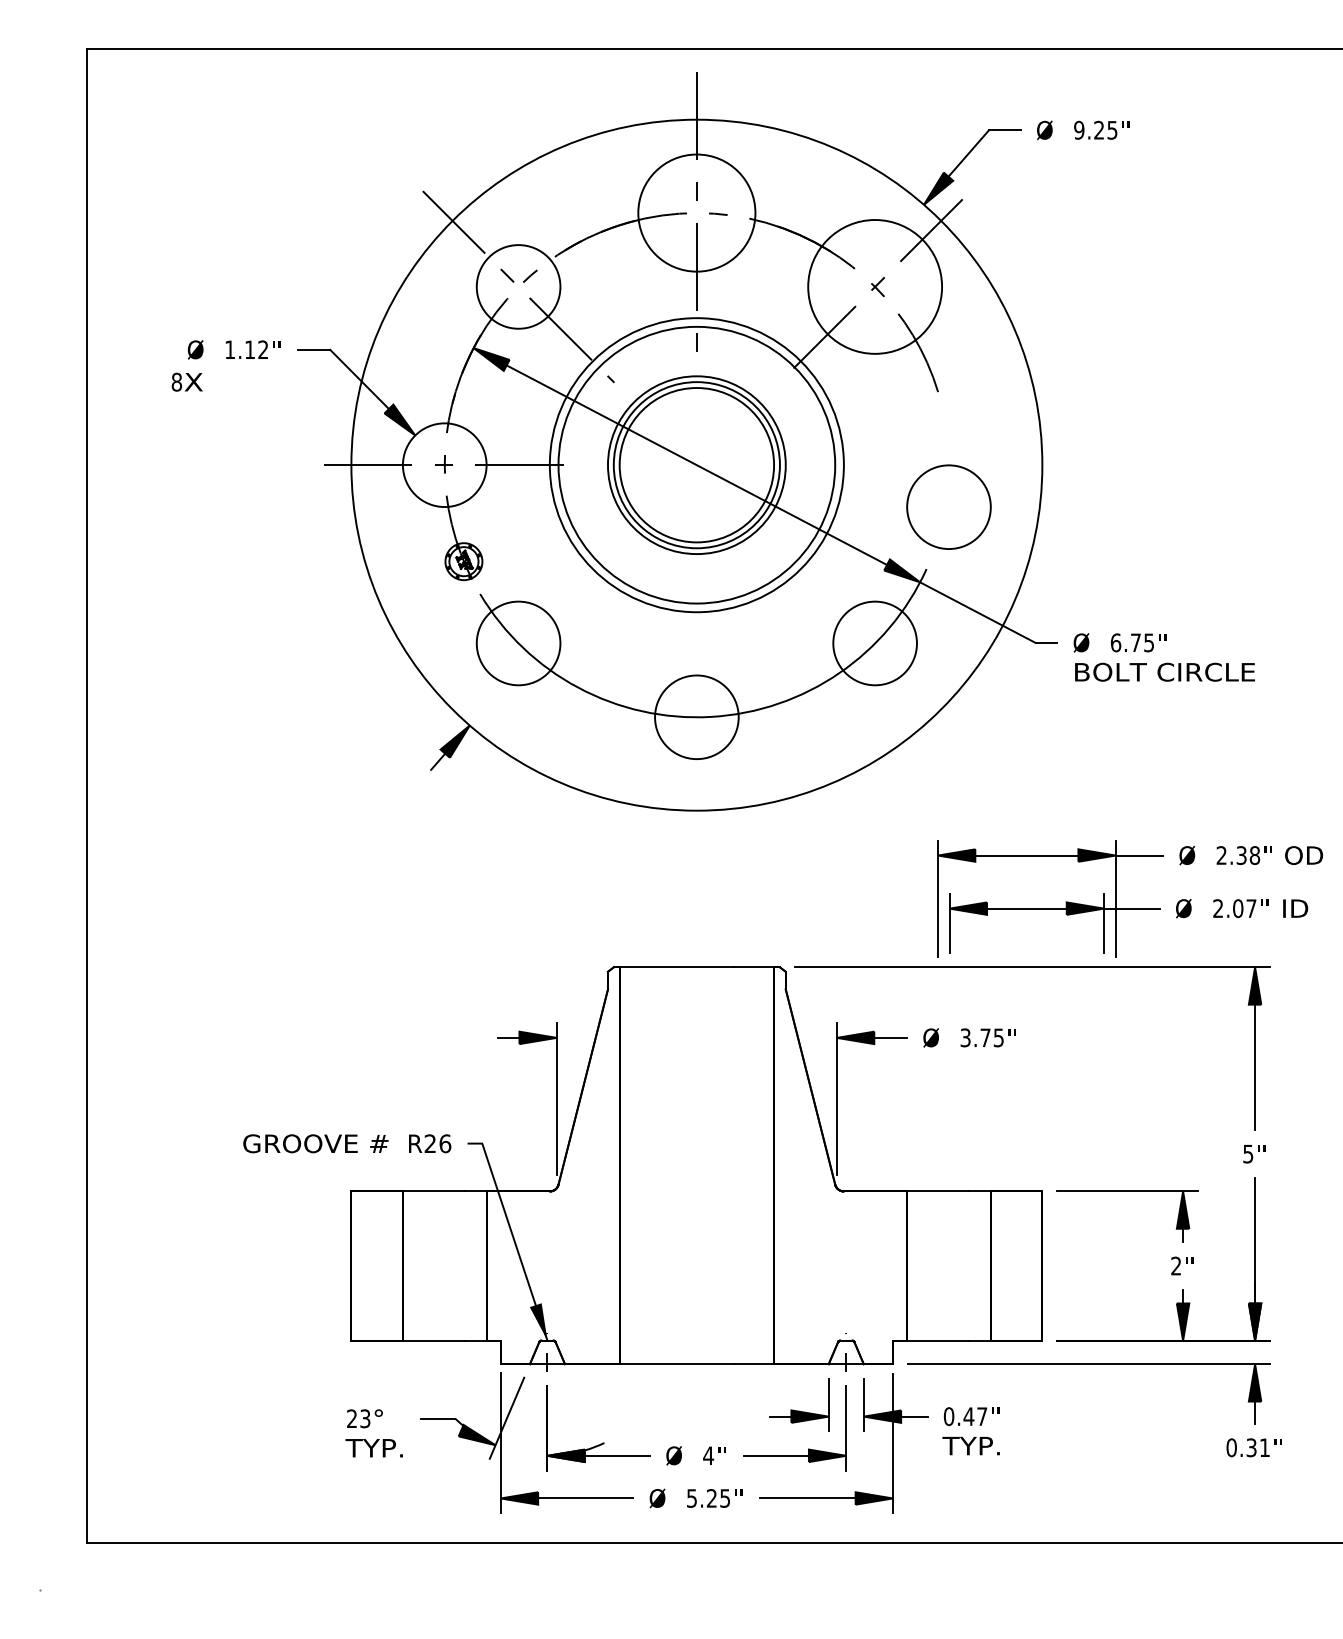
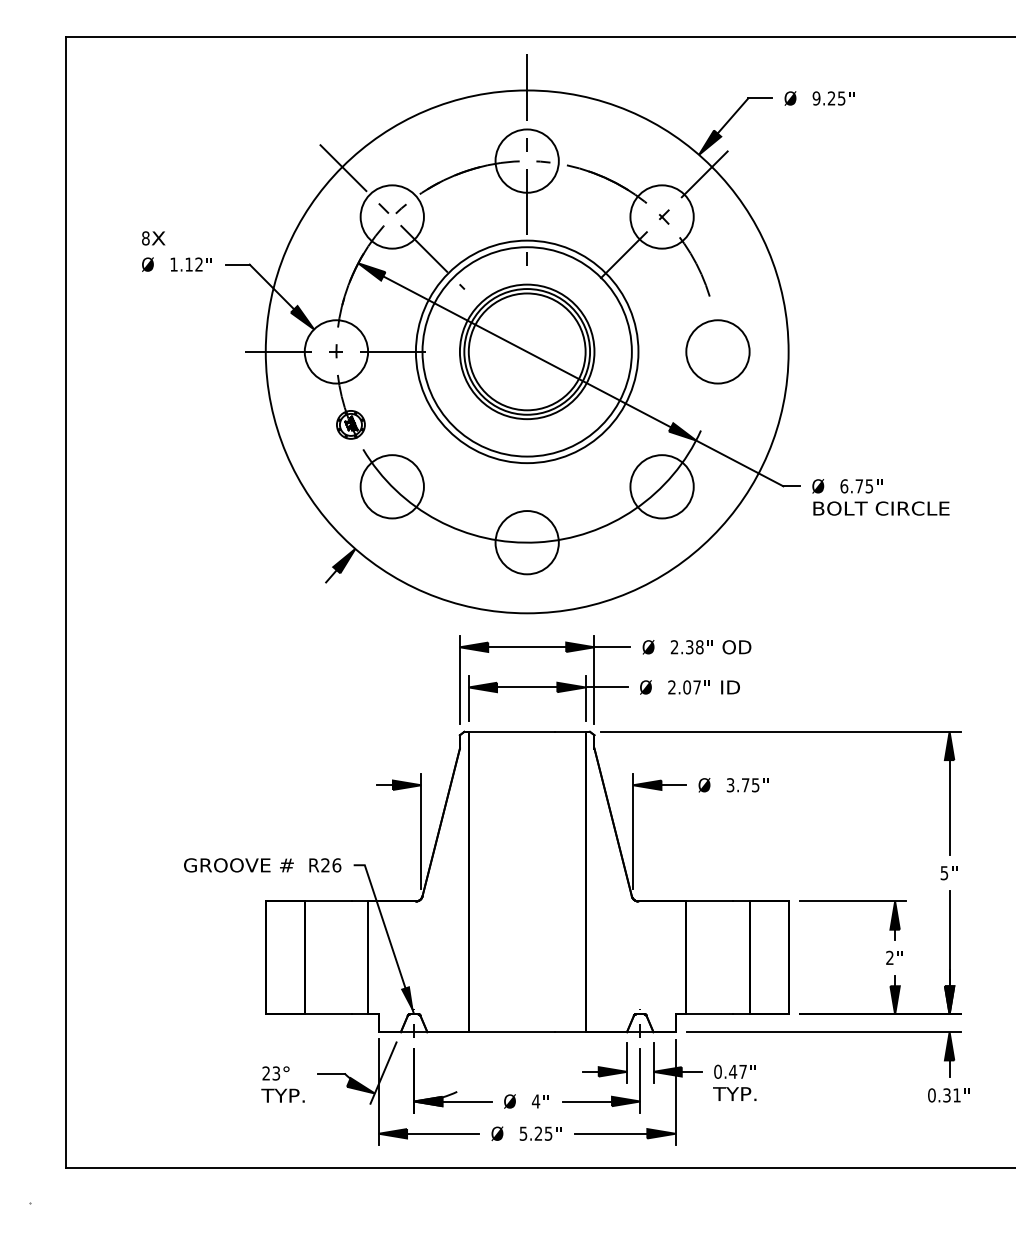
circle: (696, 212) -> (526, 160), size x0.71
circle: (874, 286) -> (661, 216), size x0.62
text: (186, 381) -> (153, 237), moved
circle: (948, 506) -> (717, 351), moved
part: (1130, 908) -> (605, 687), moved

